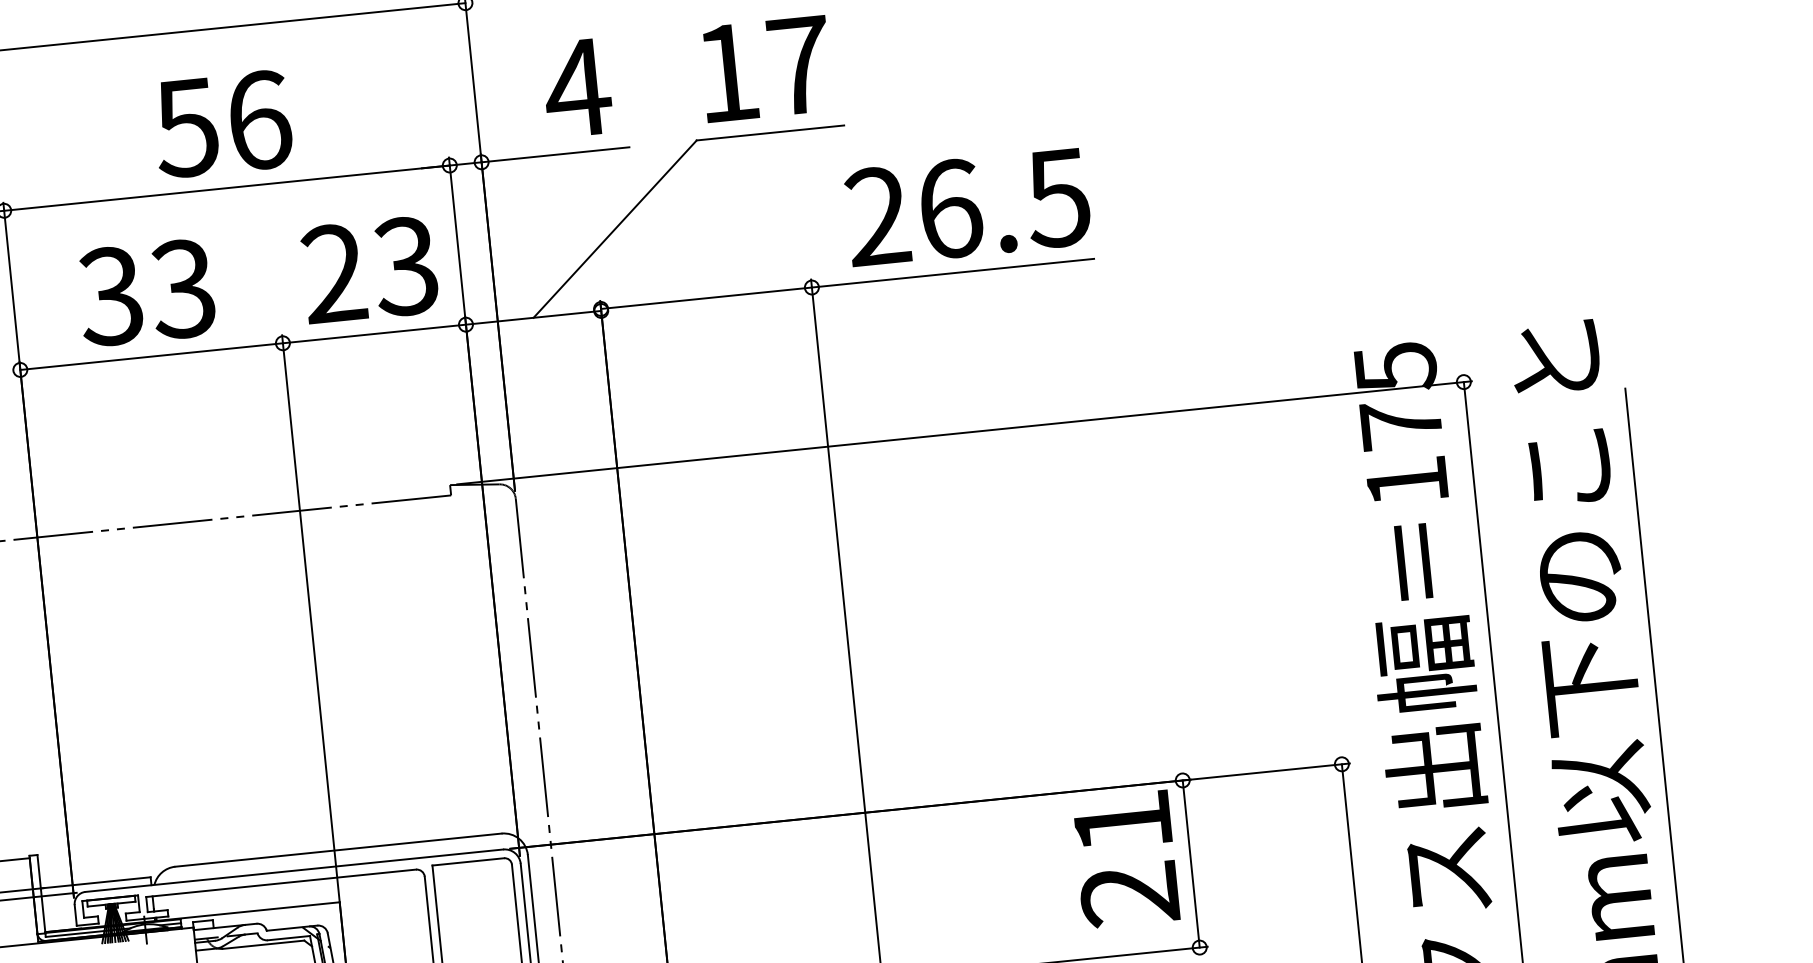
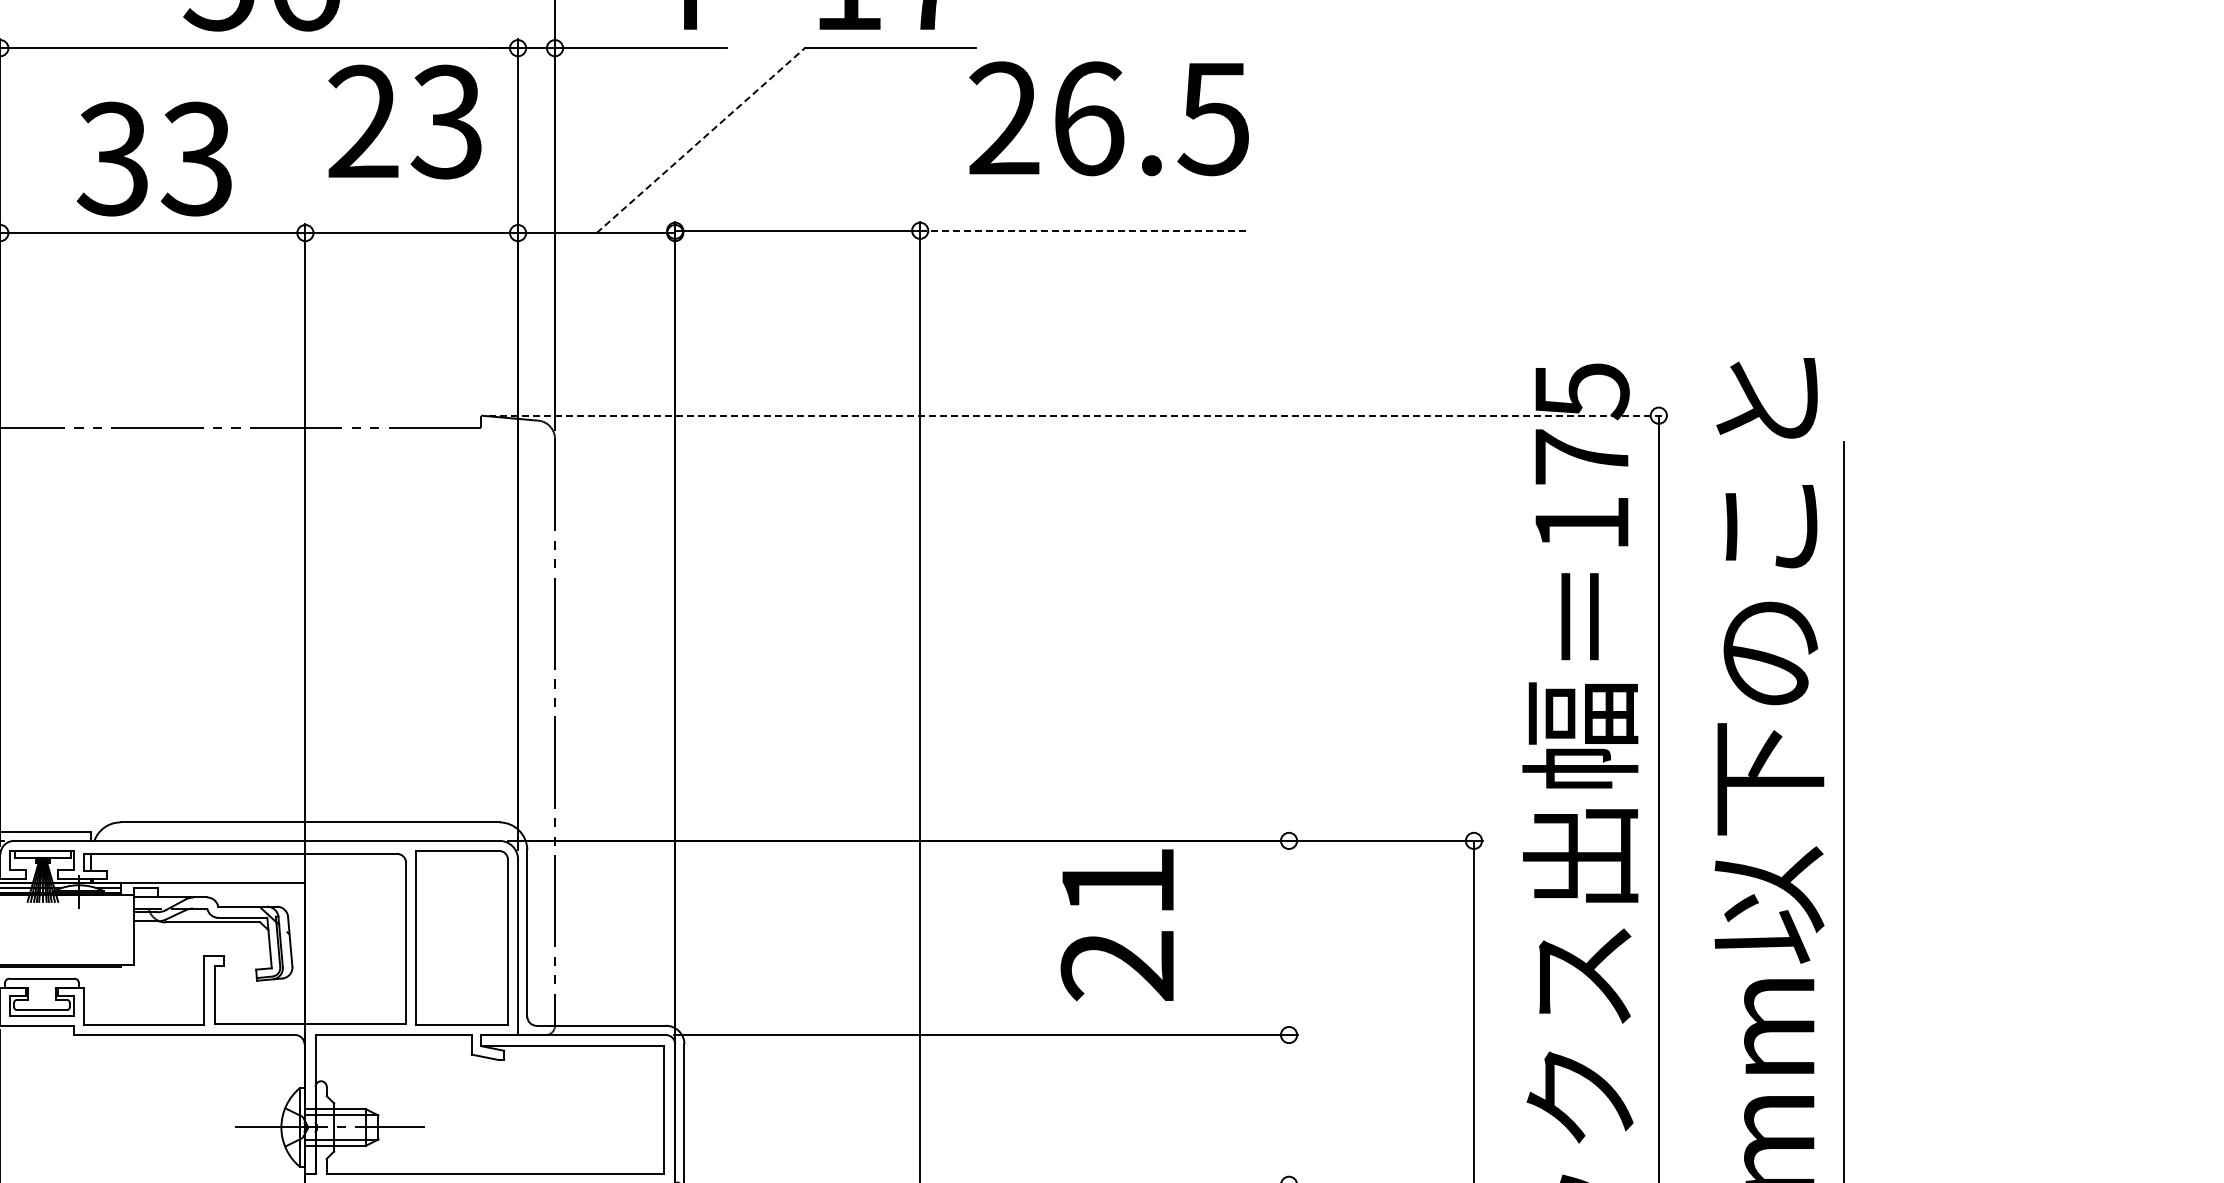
text: (967, 207) -> (1108, 118), moved
line: (615, 228) -> (701, 140), solid -> dashed
text: (369, 269) -> (404, 121), moved
line: (953, 272) -> (1084, 230), solid -> dashed
line: (965, 432) -> (1079, 415), solid -> dashed
text: (1125, 859) -> (1116, 925), moved
line: (1191, 863) -> (1289, 937), removed

